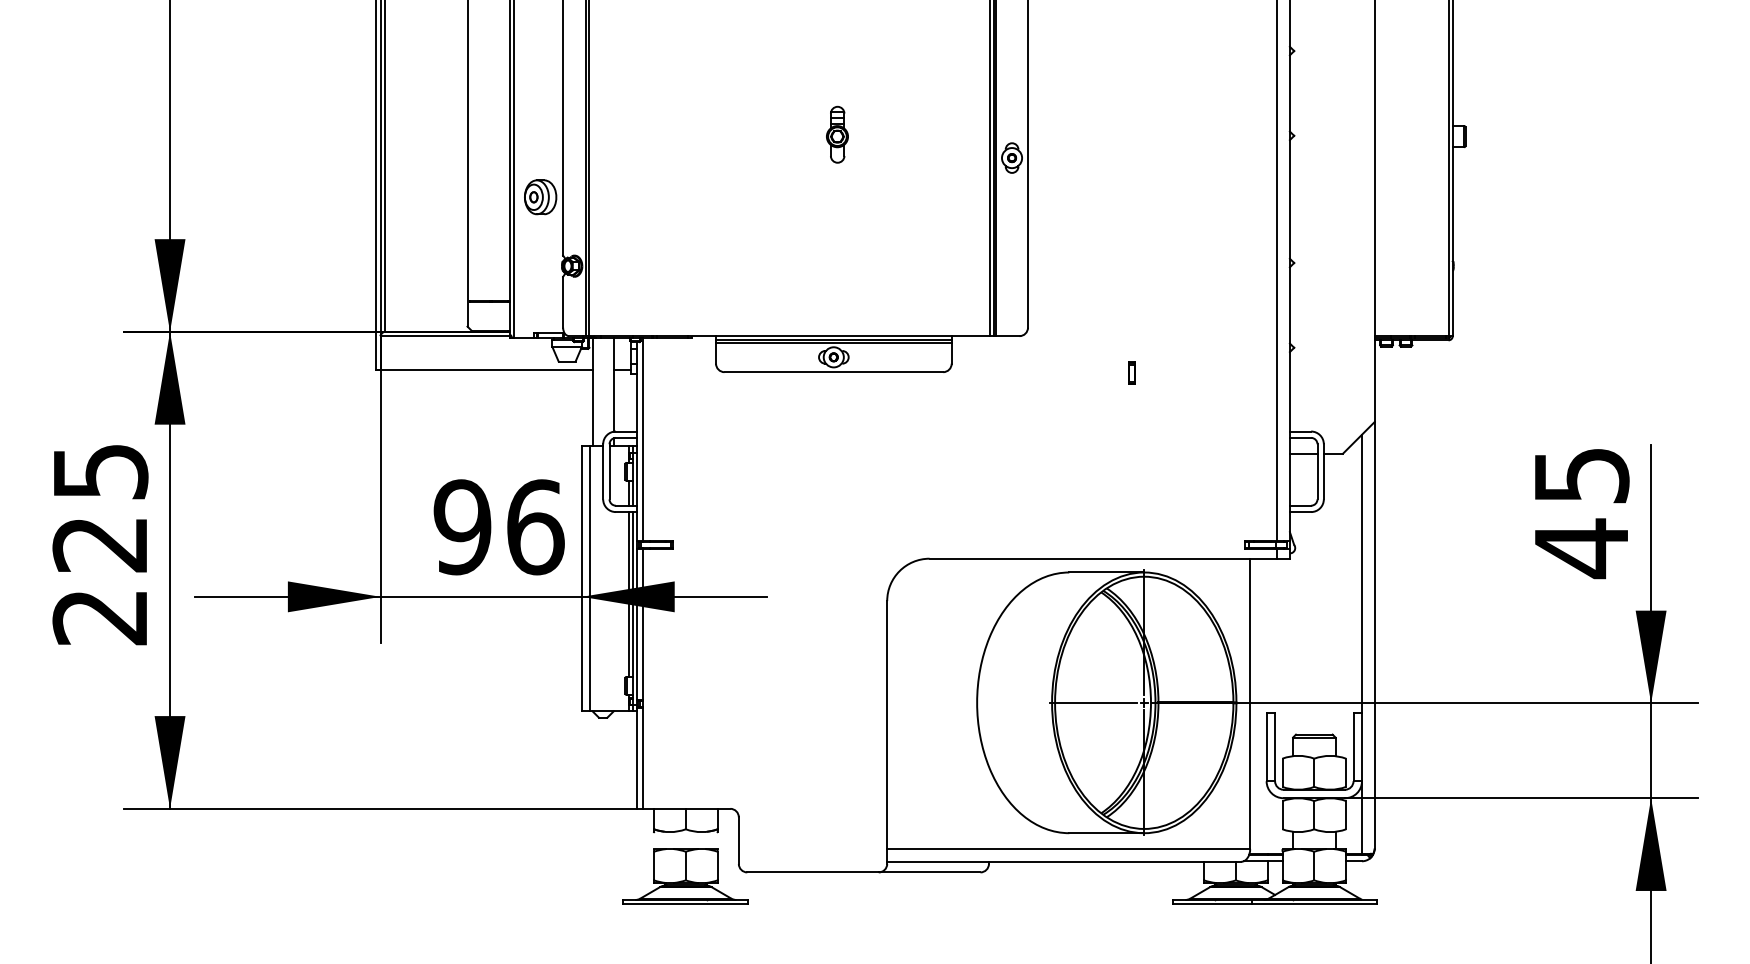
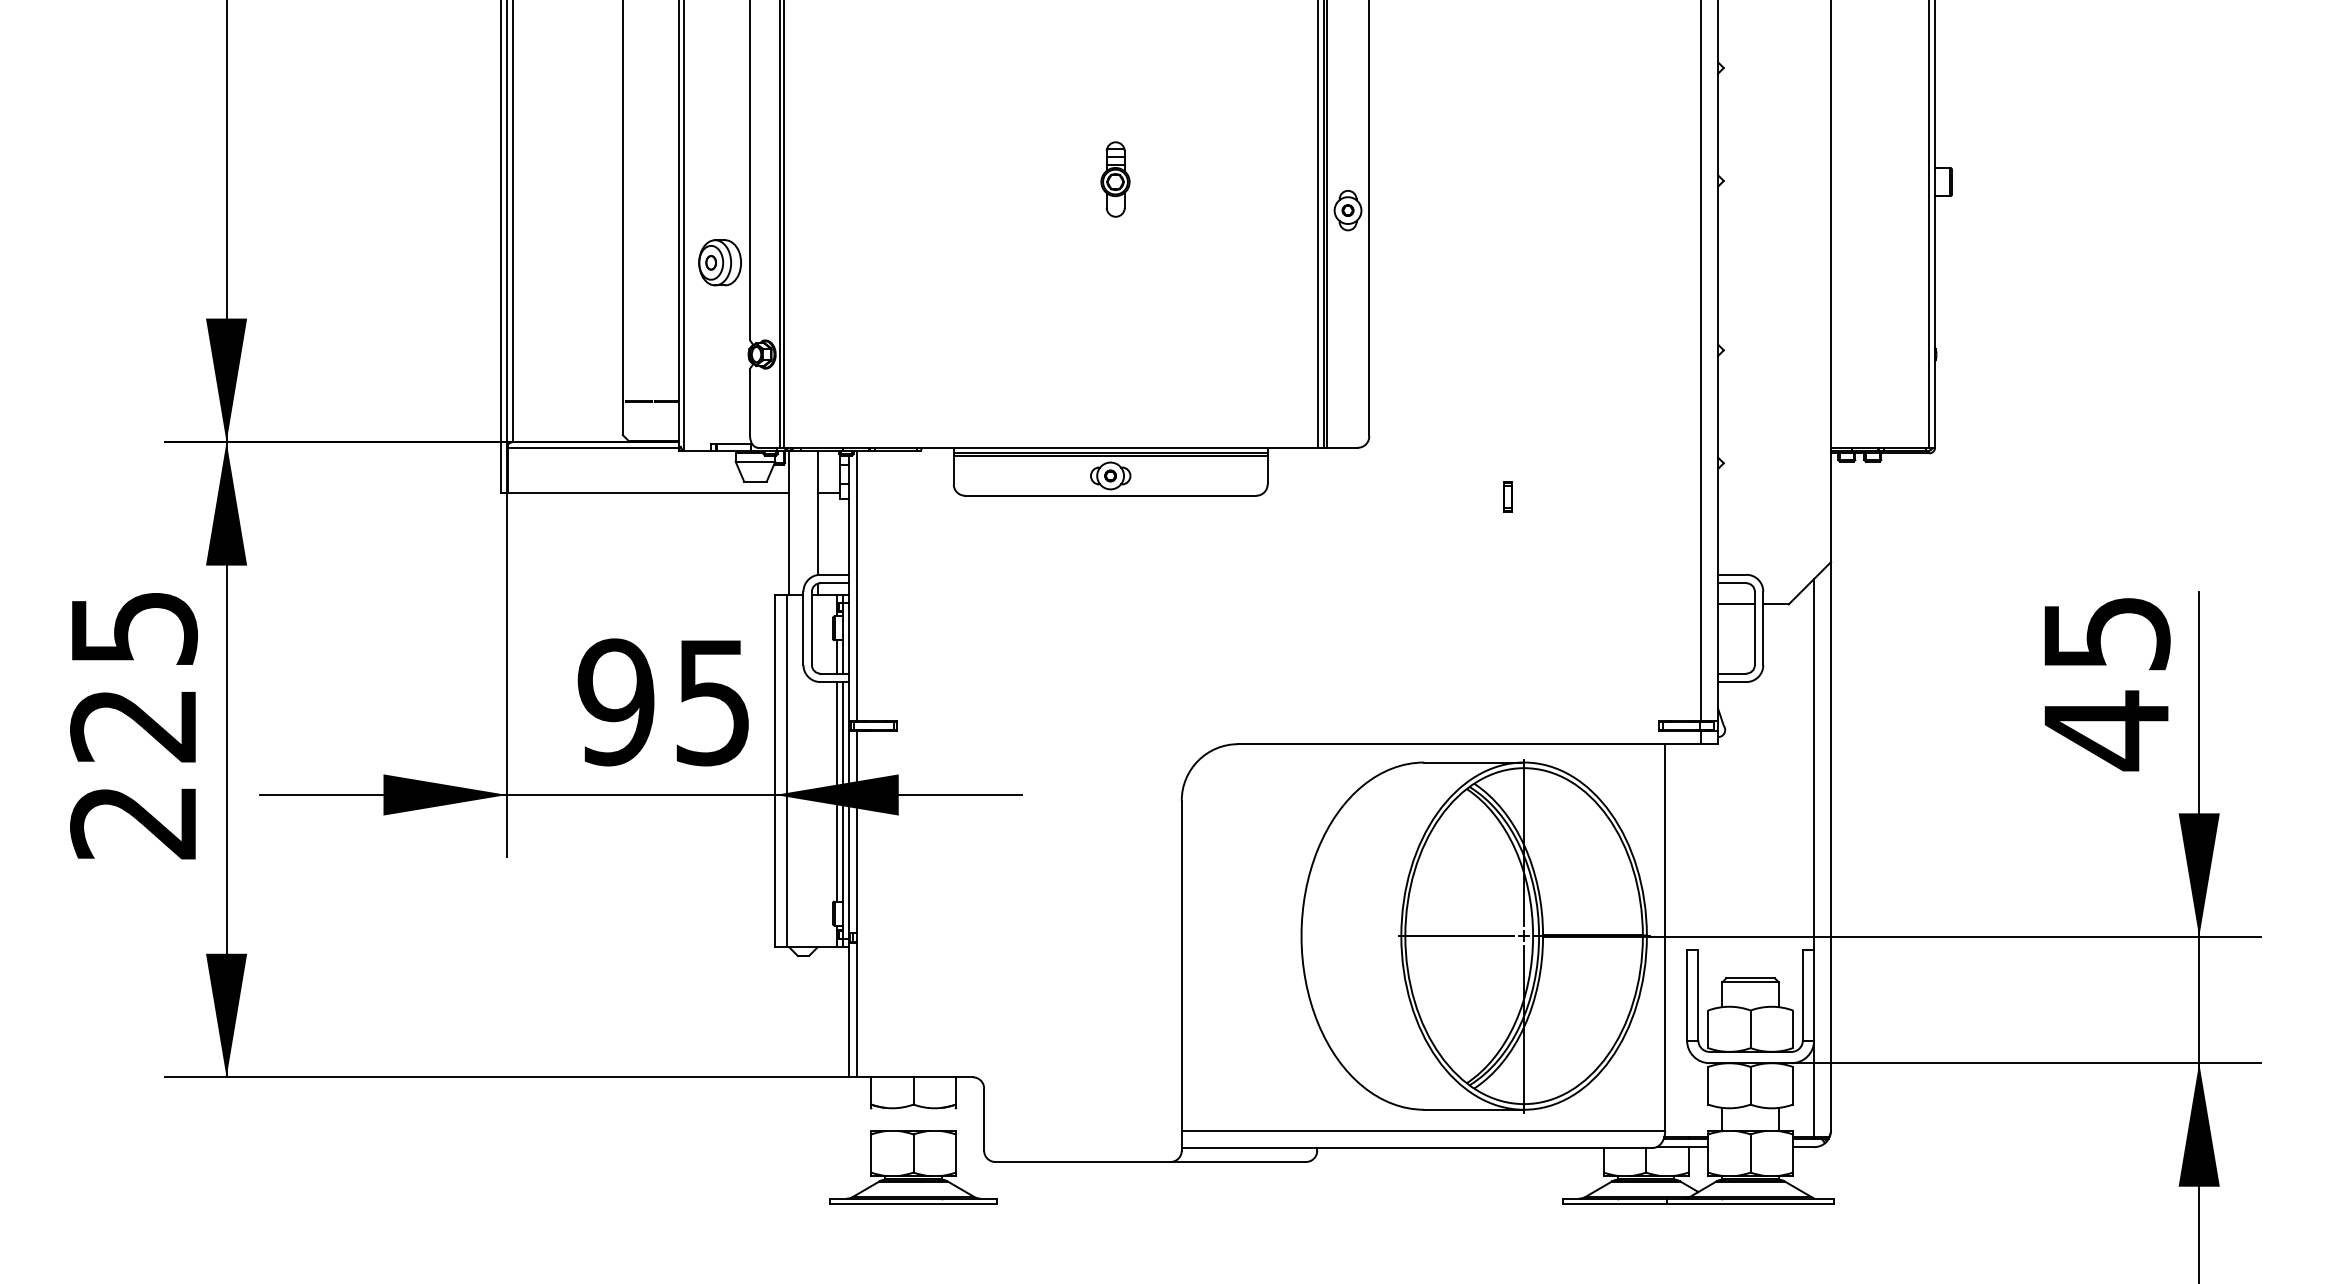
text: (535, 527) -> (713, 702), 96 -> 95

